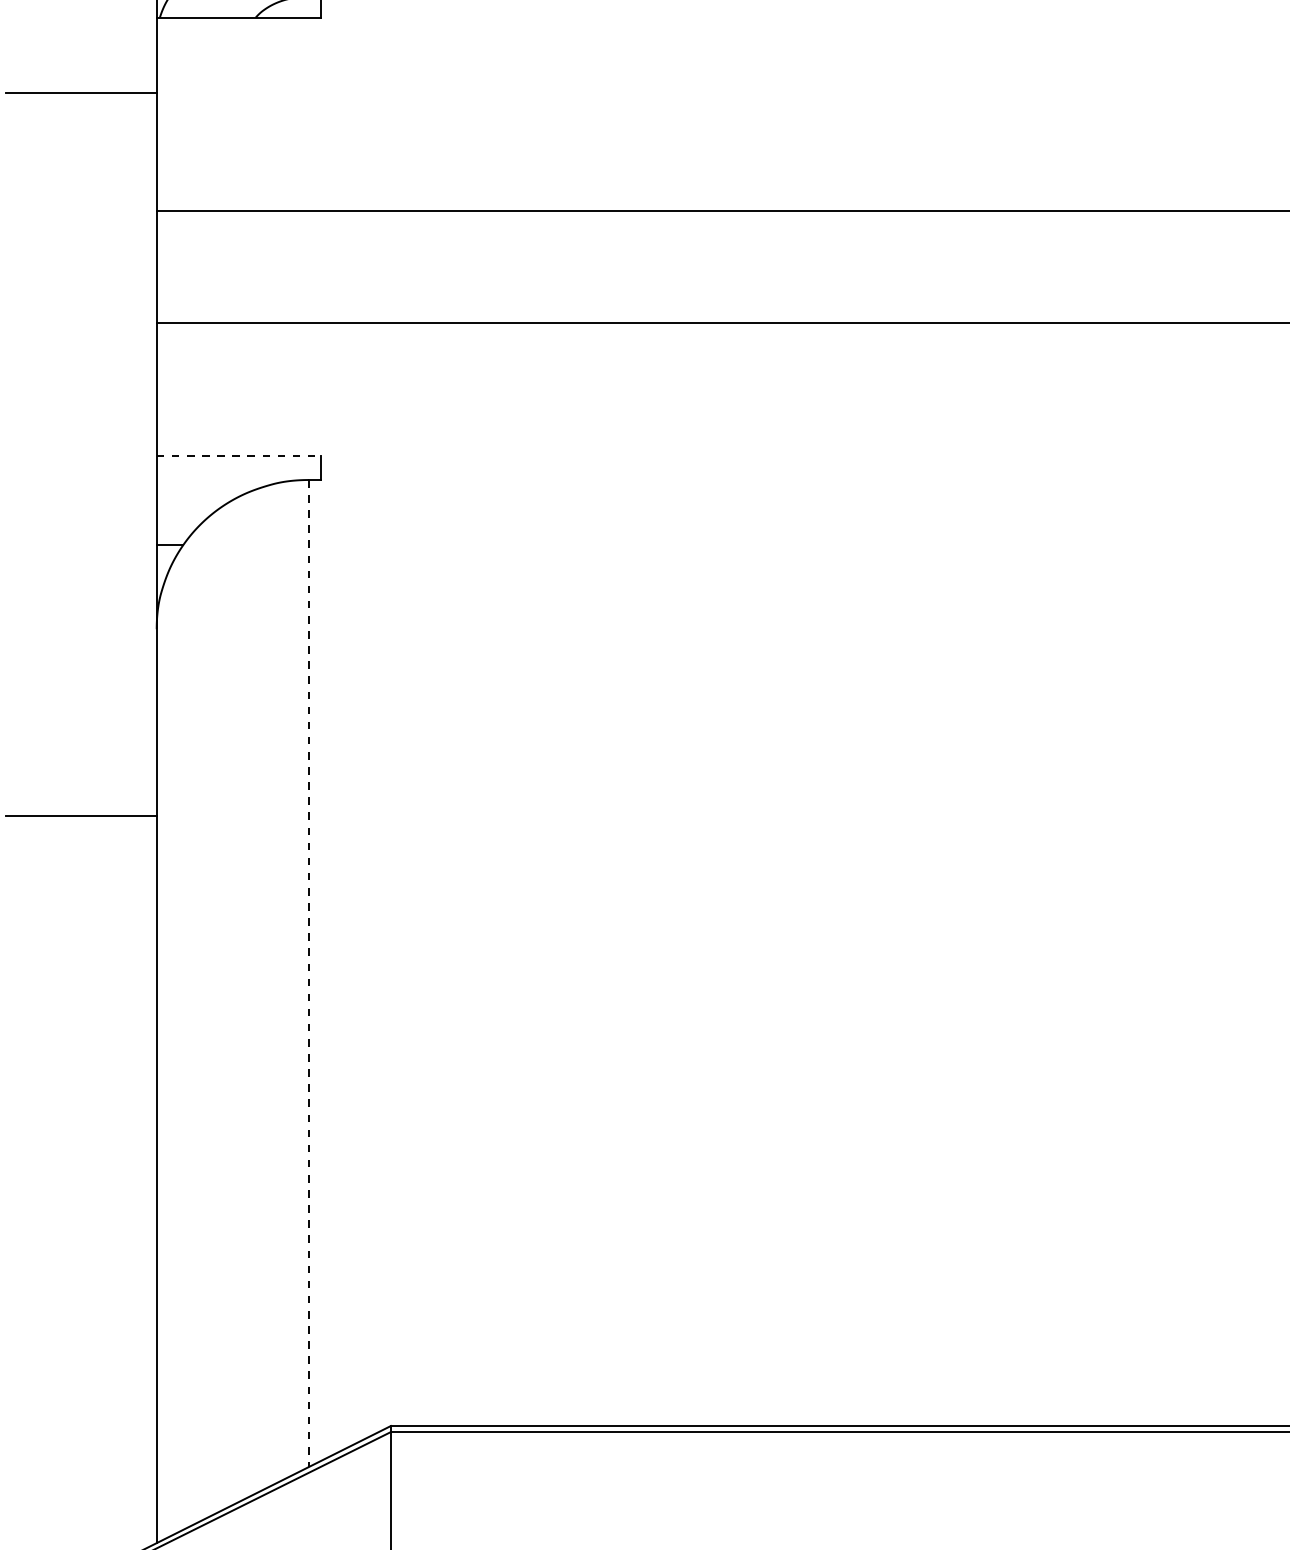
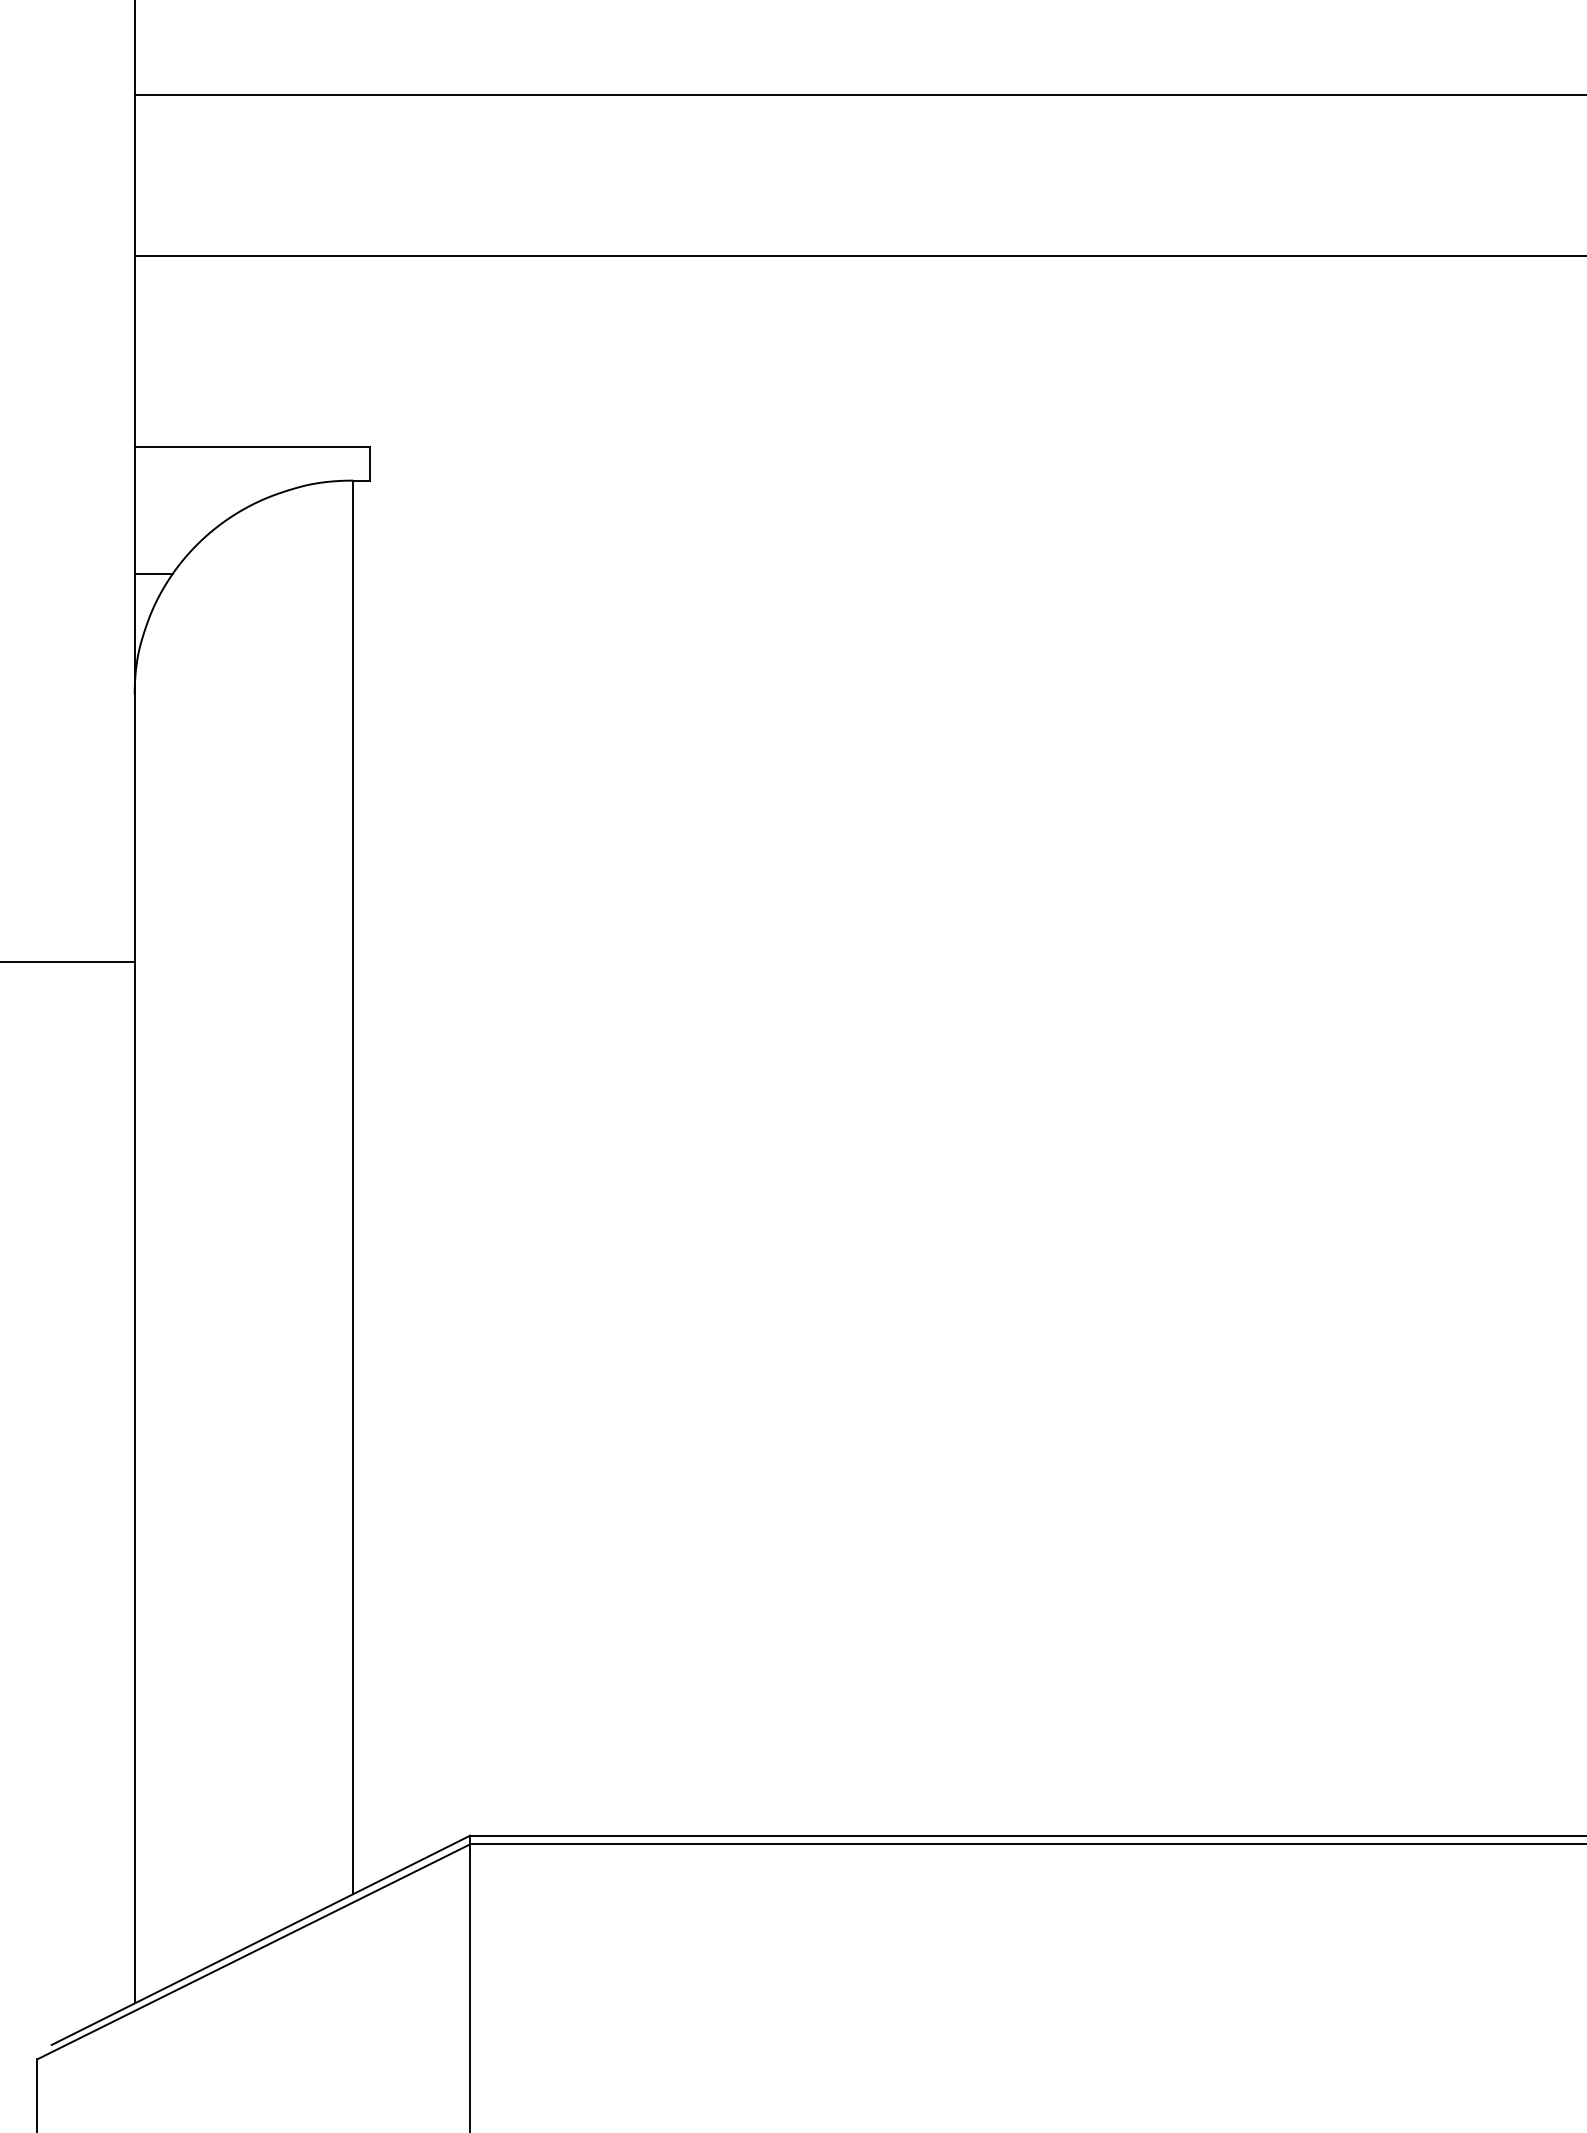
line: (238, 456) -> (251, 446), dashed -> solid
line: (309, 973) -> (353, 1187), dashed -> solid

